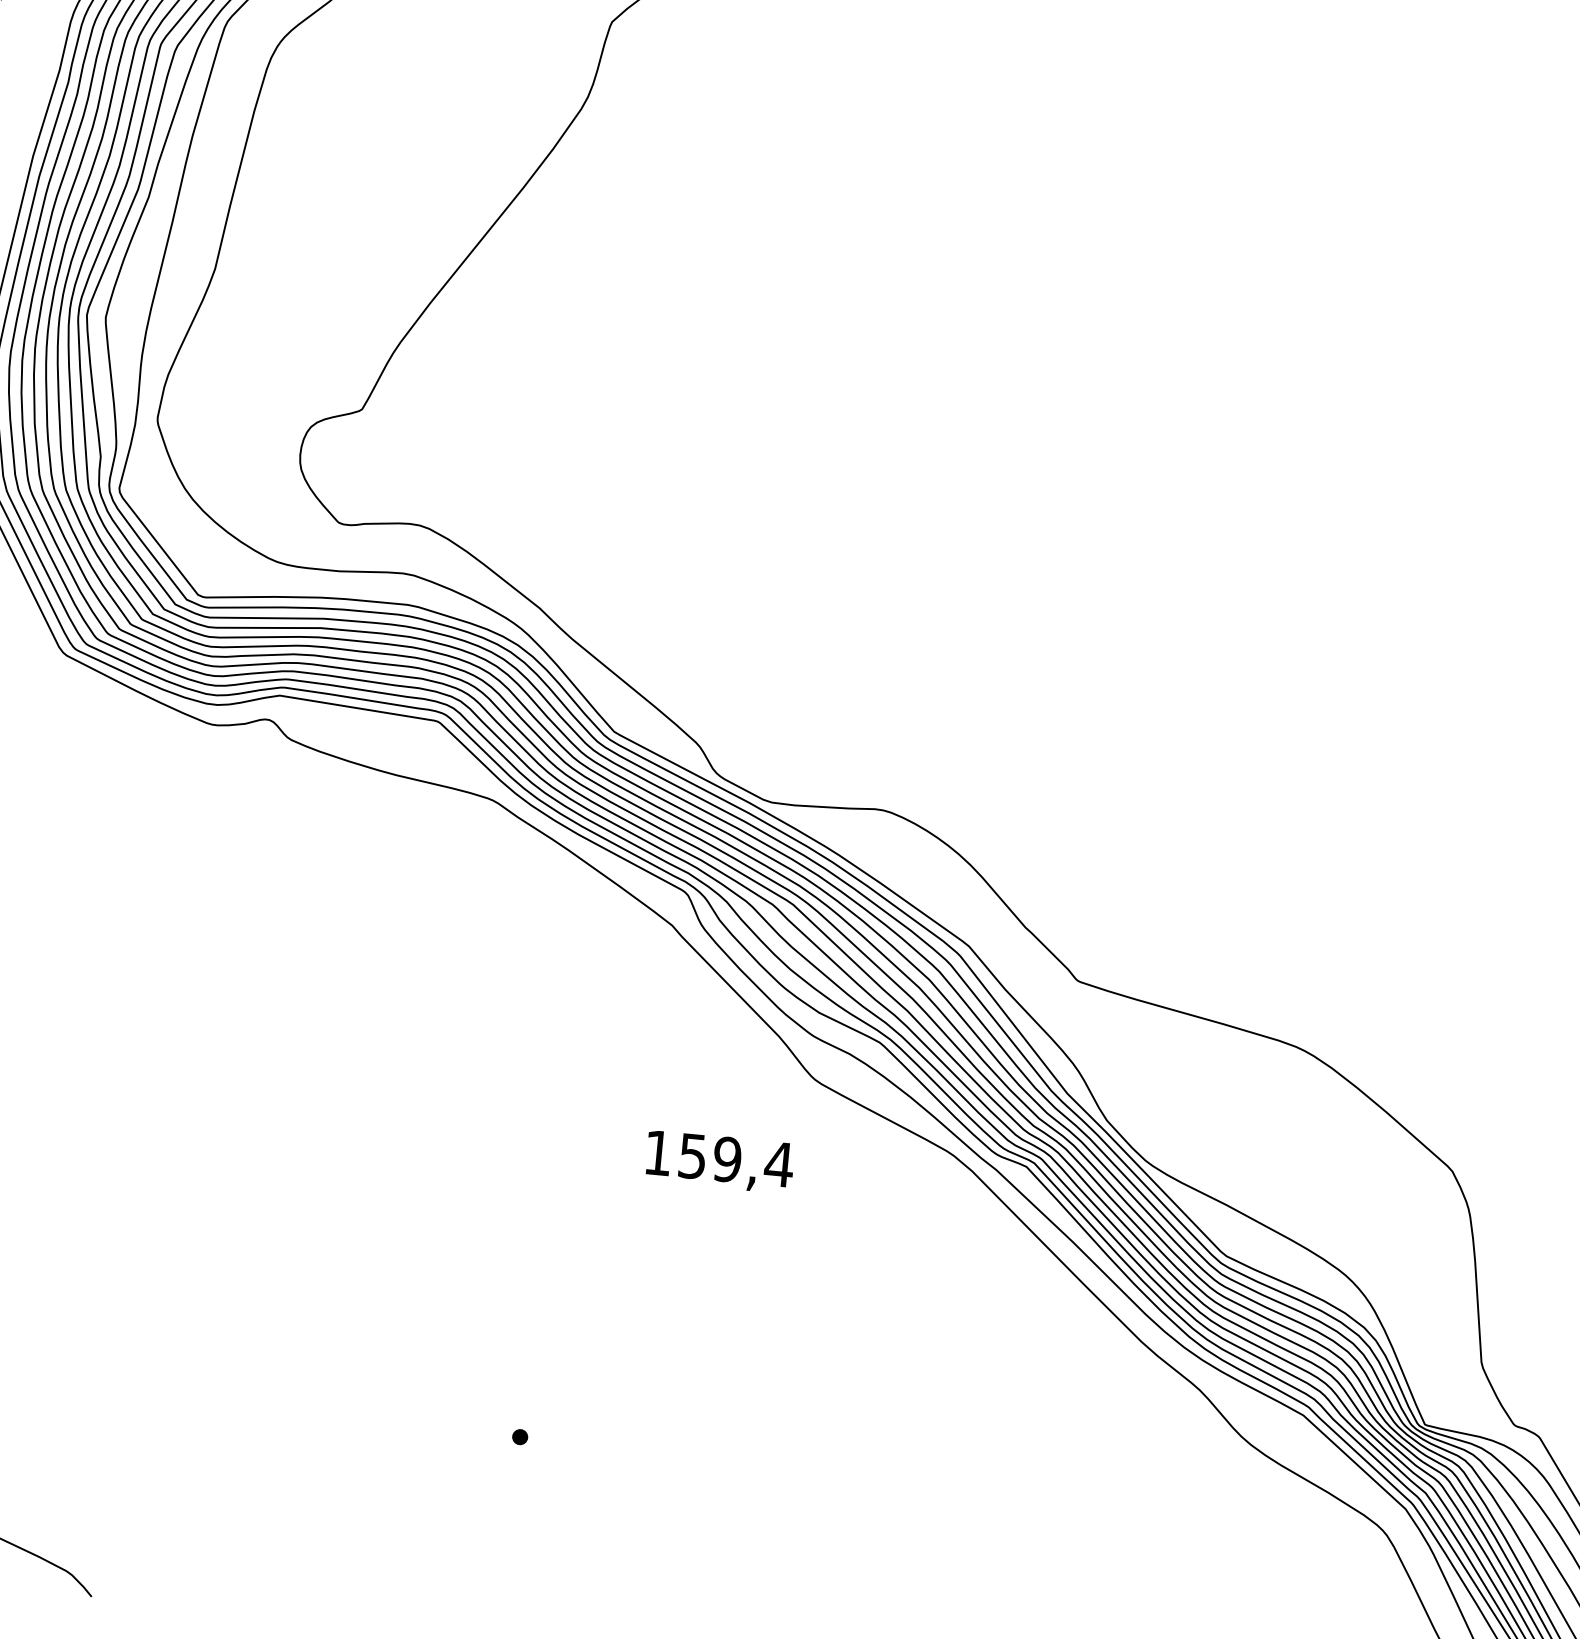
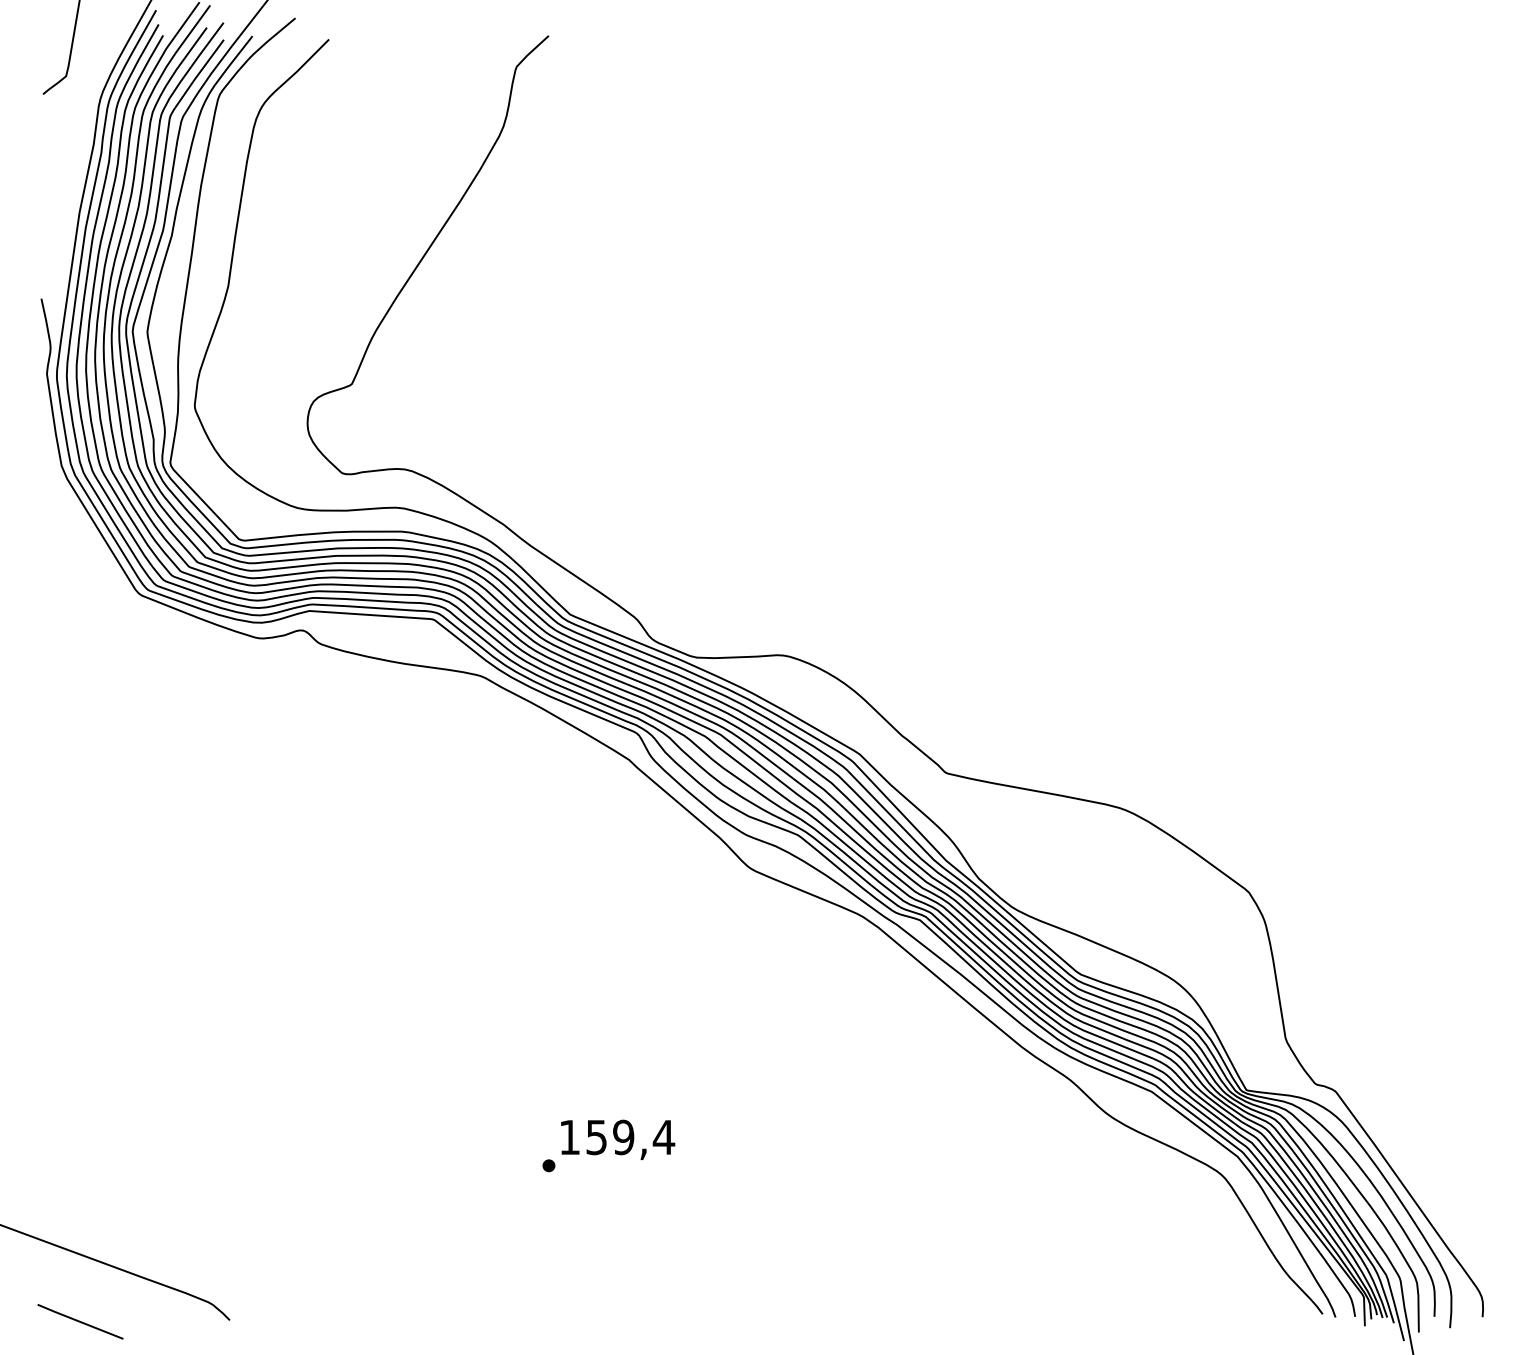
text: (720, 1161) -> (618, 1139), moved

